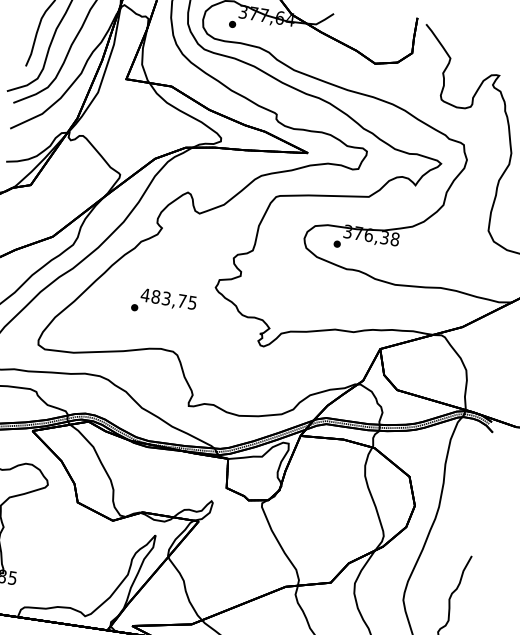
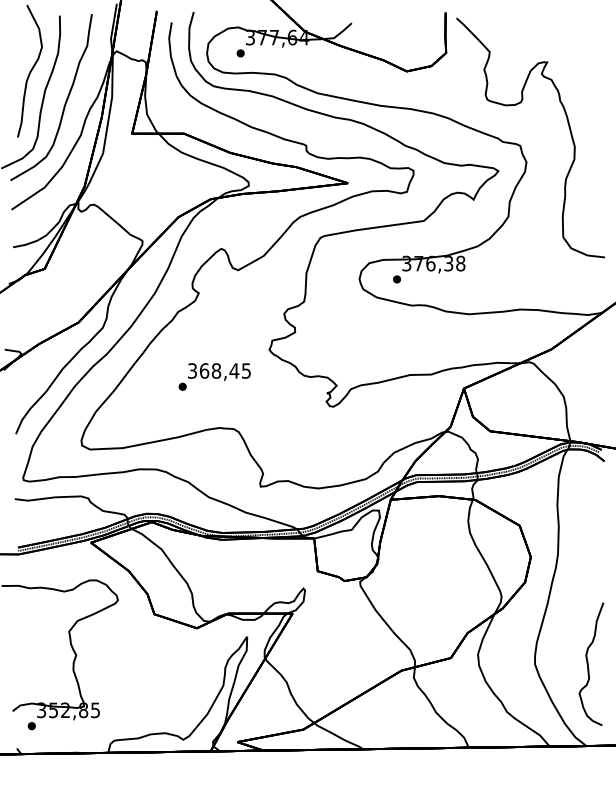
text: (163, 297) -> (213, 370), 483,75 -> 368,45

